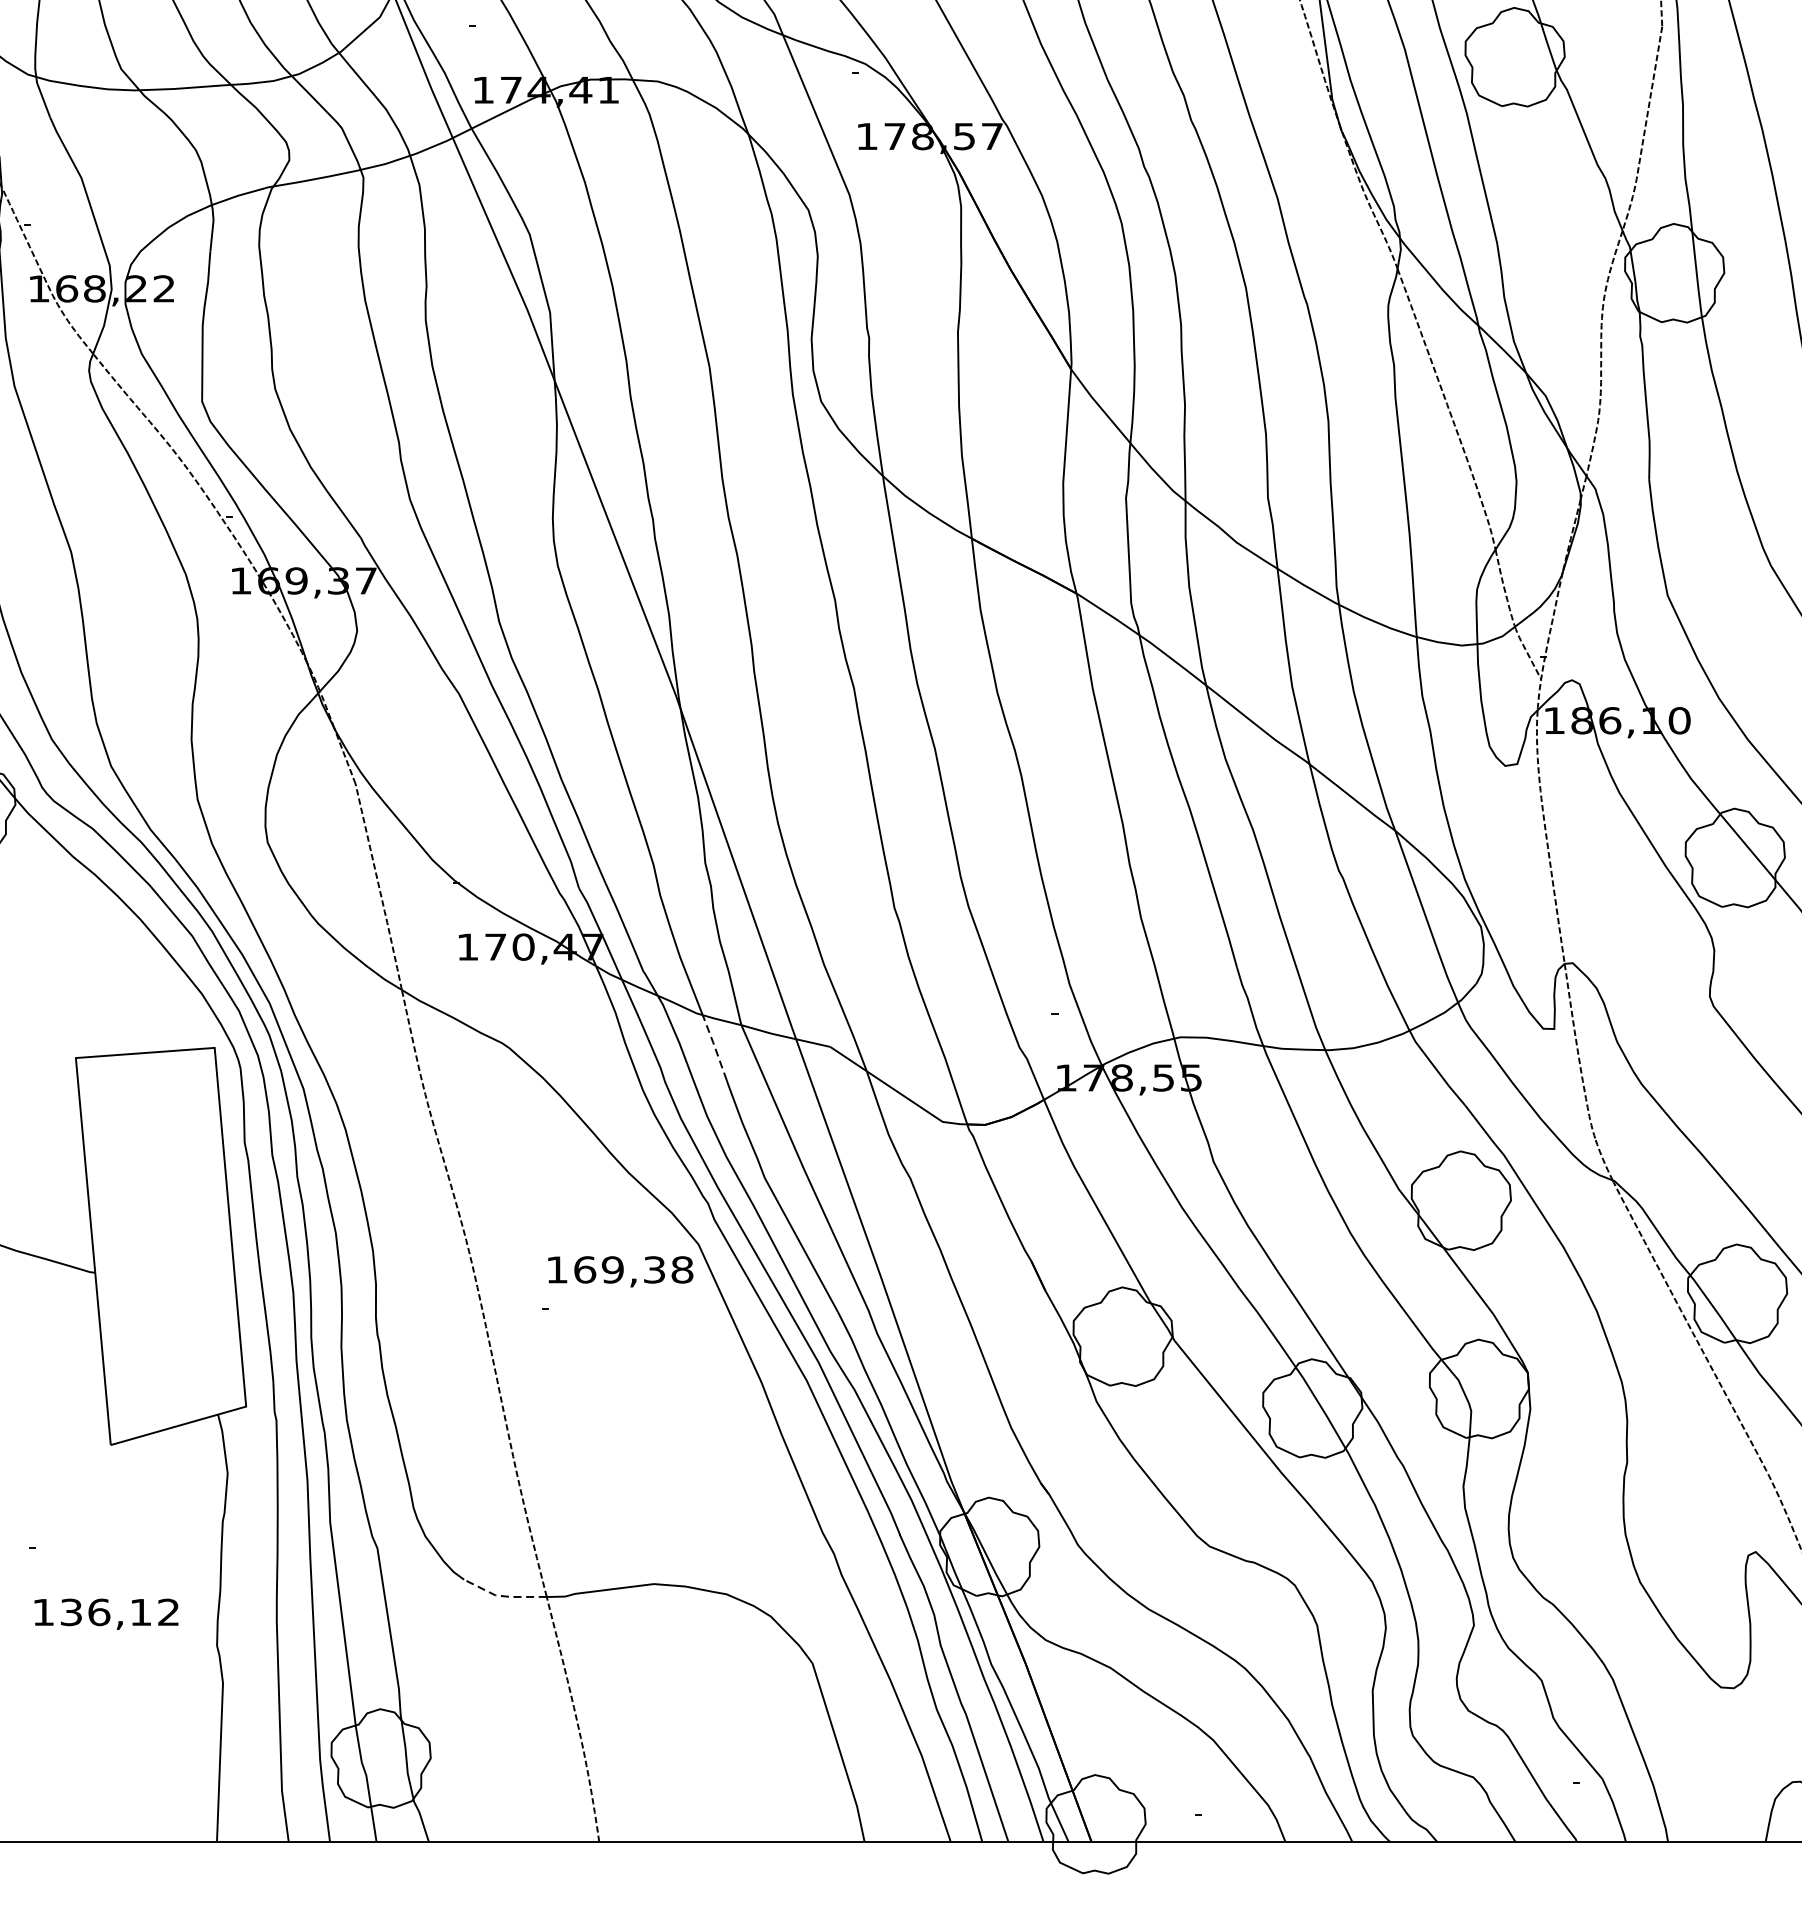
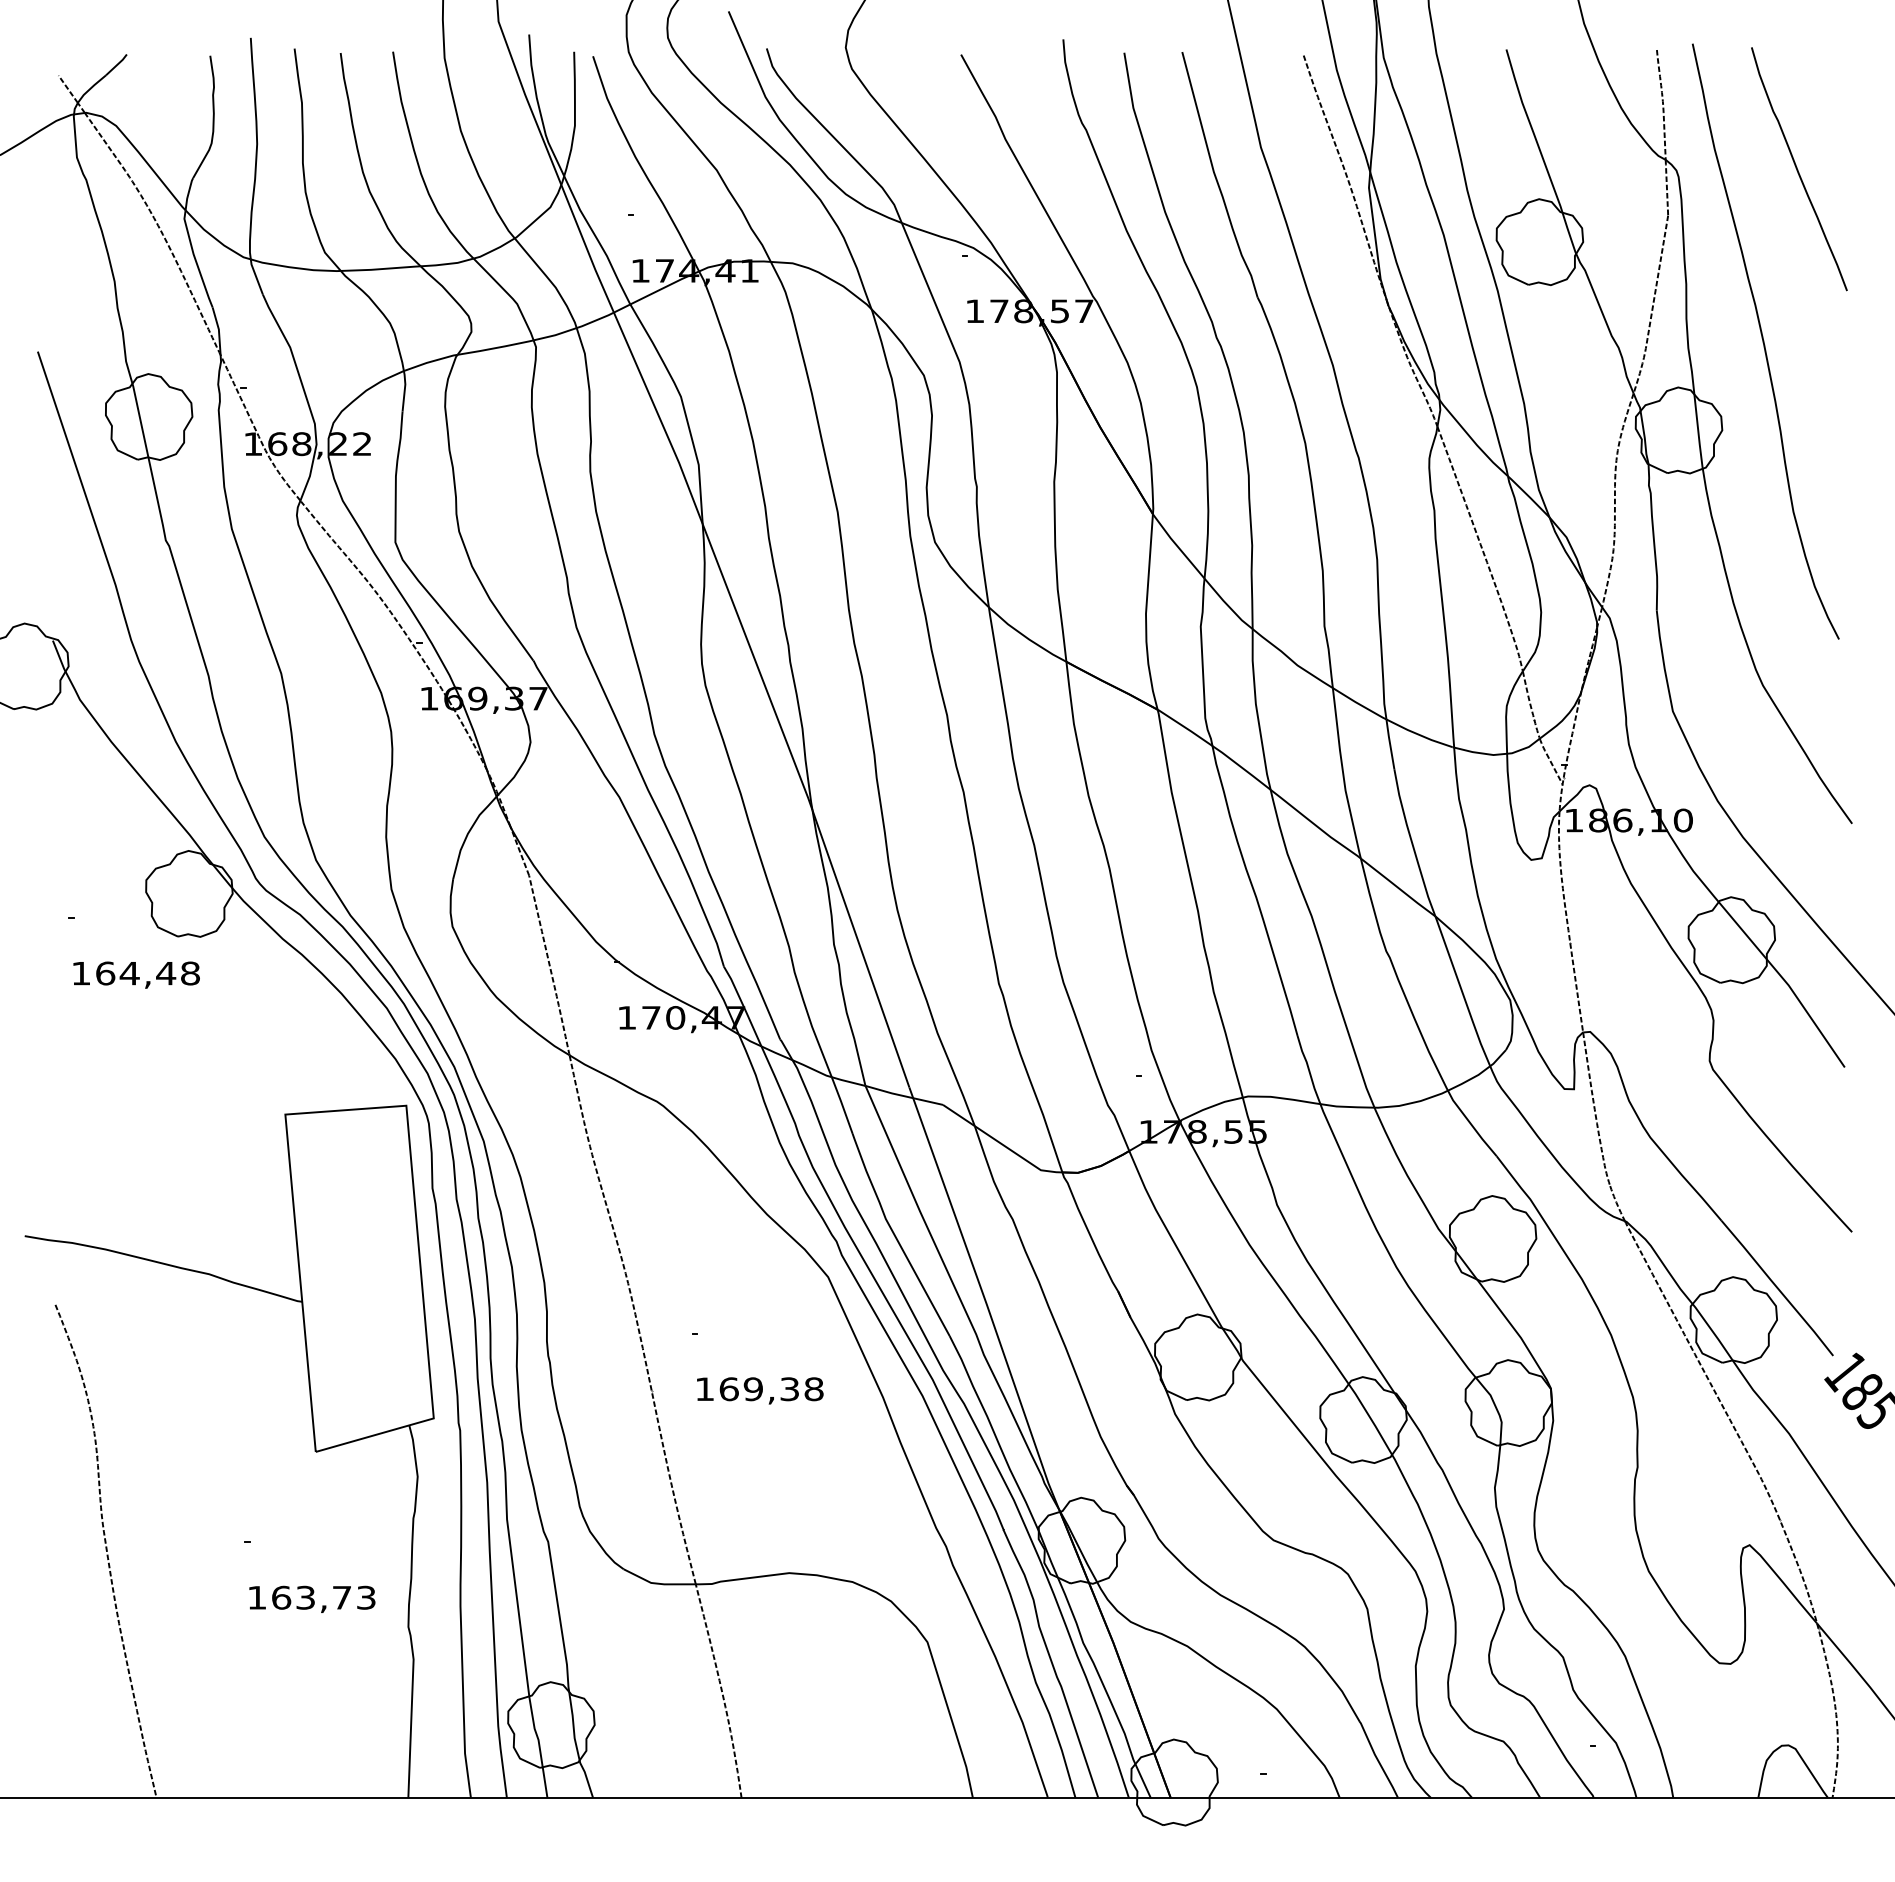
line: (715, 1046) -> (842, 1104), dashed -> solid
text: (620, 1271) -> (760, 1390), moved
line: (502, 1596) -> (657, 1583), dashed -> solid
text: (119, 1612) -> (323, 1597), 136,12 -> 163,73

